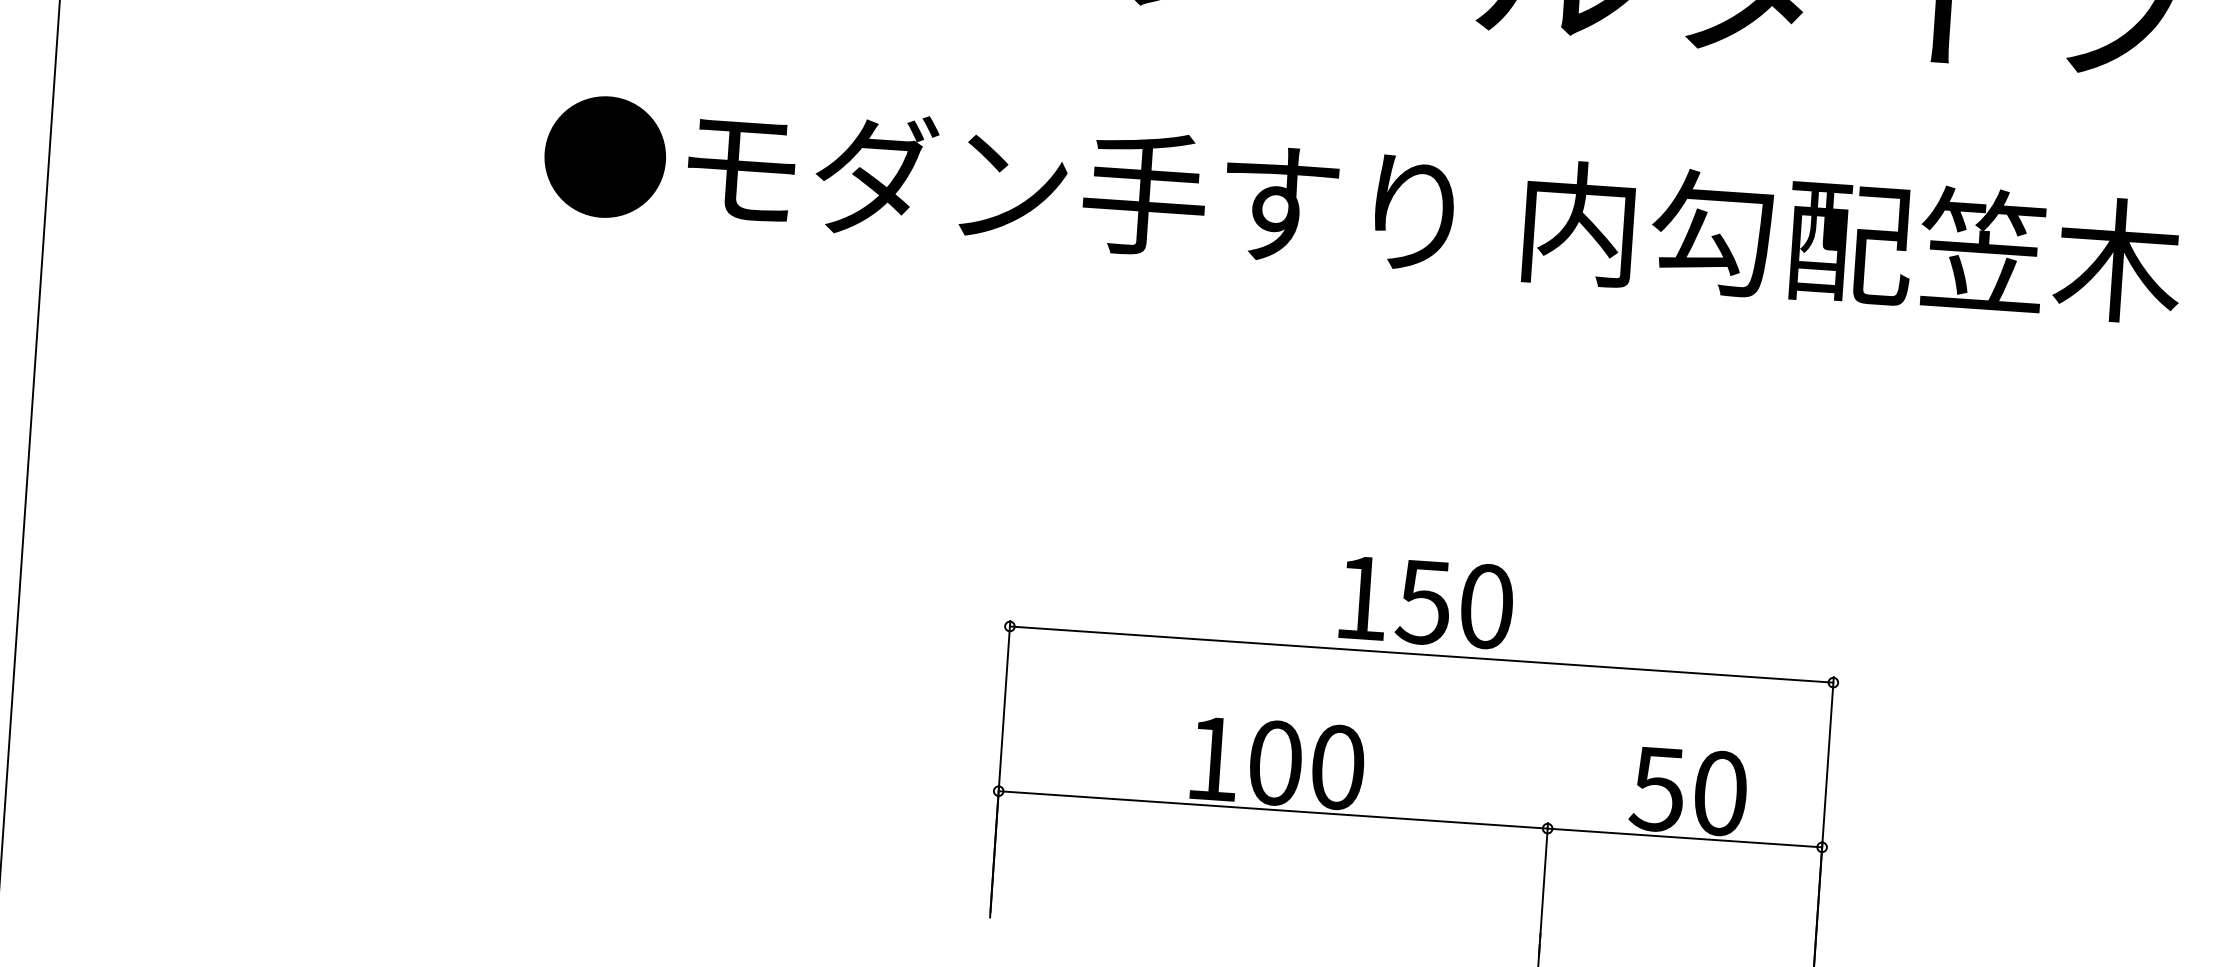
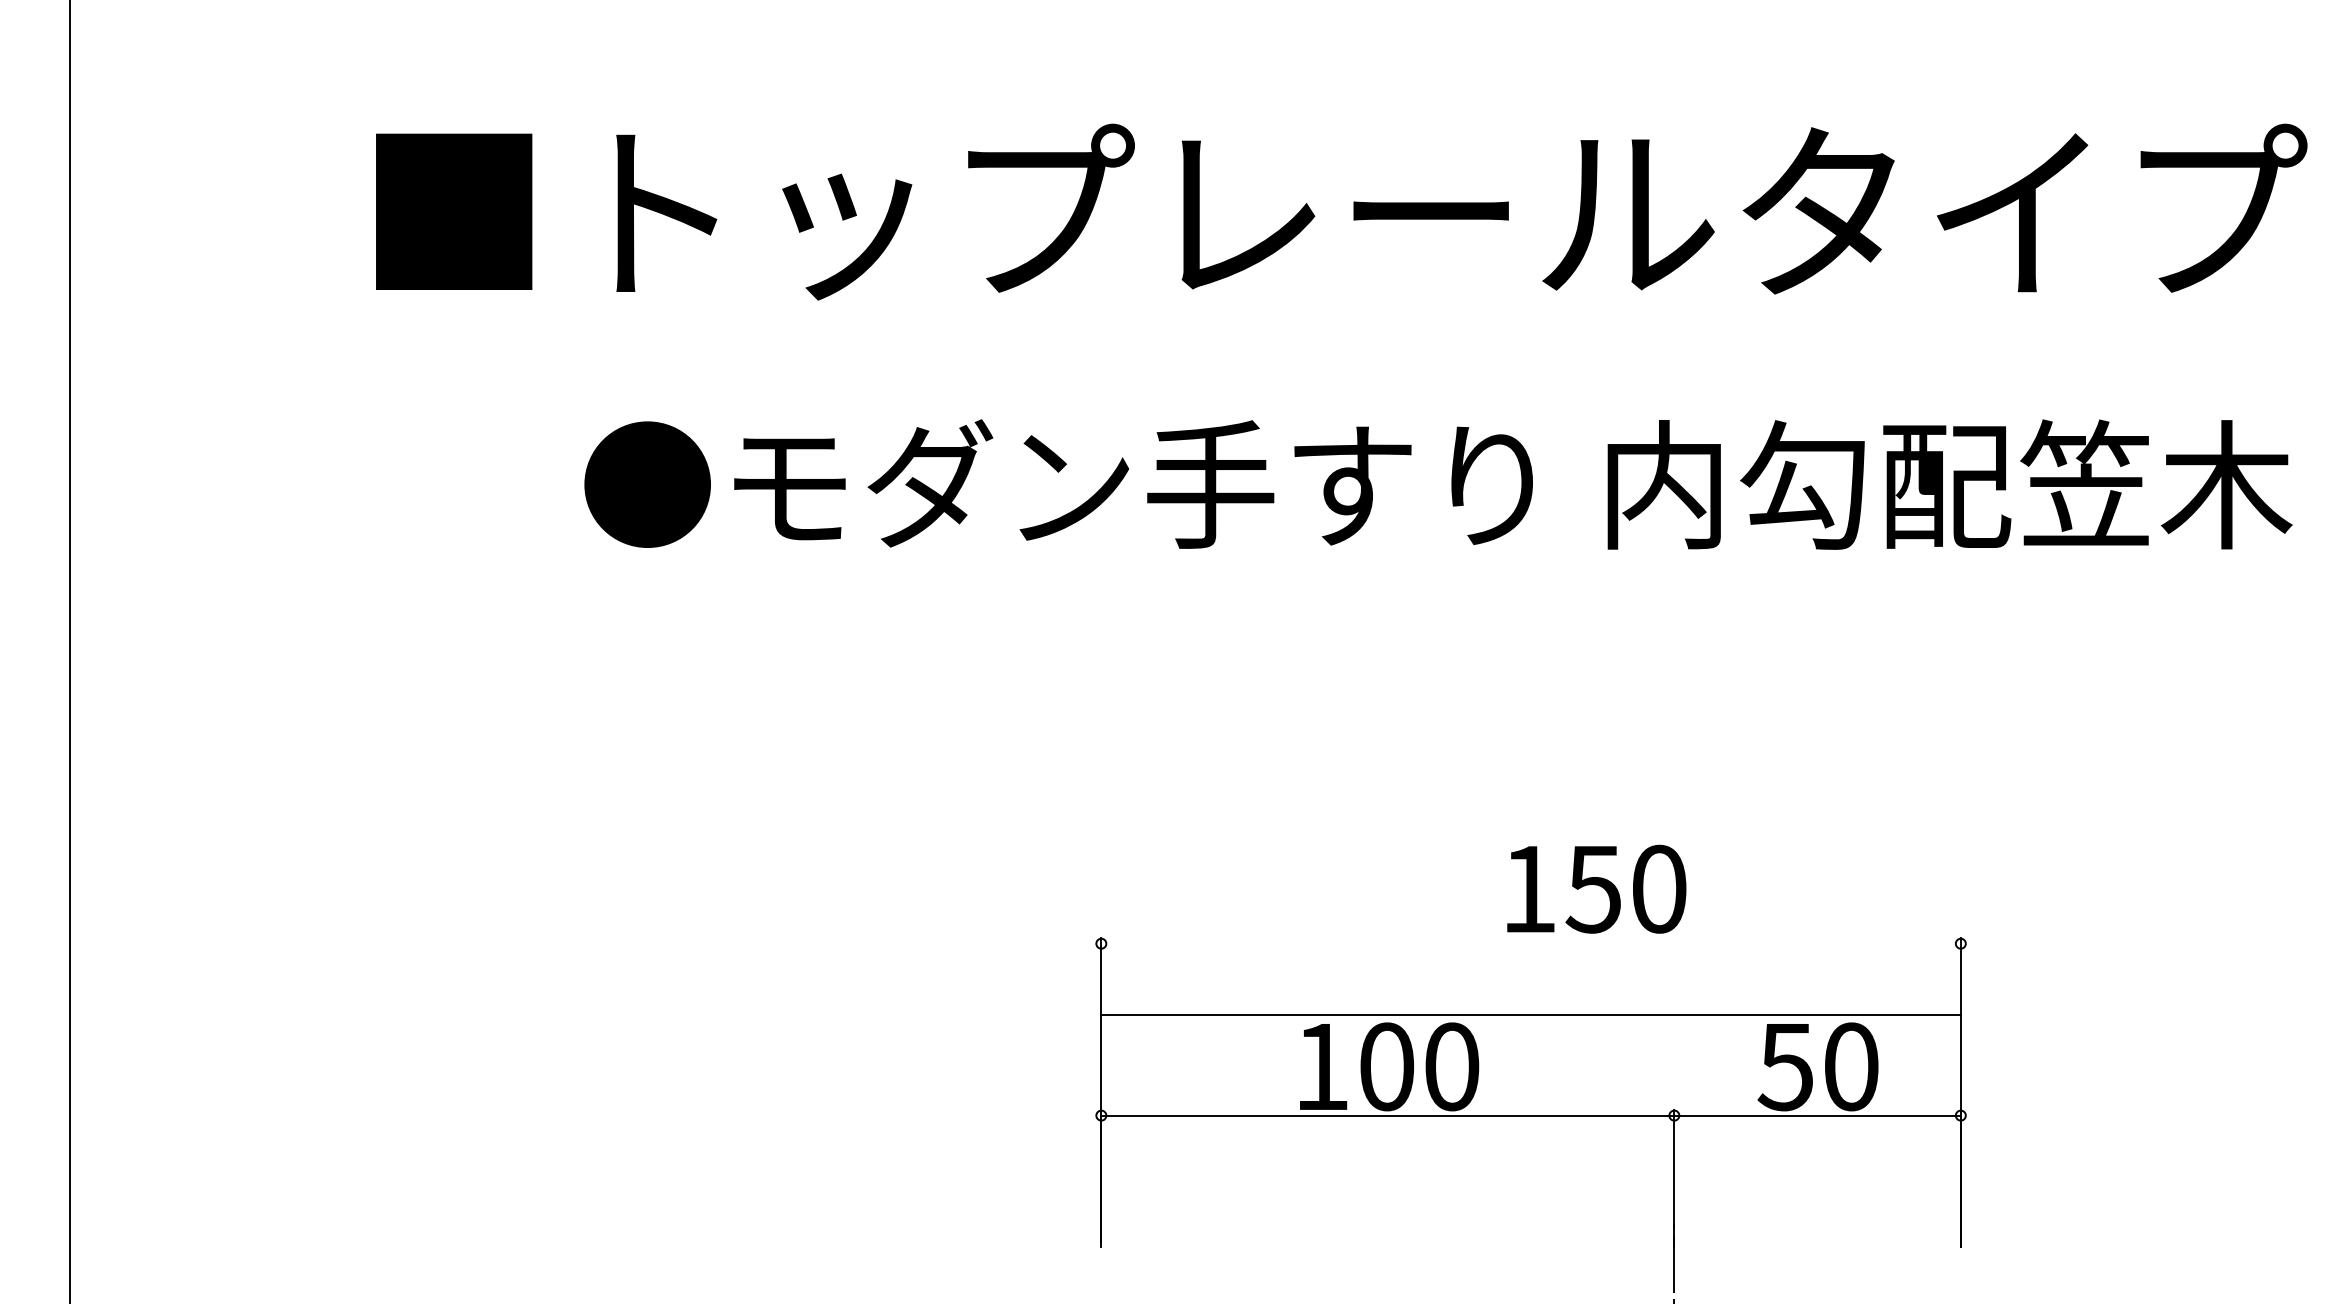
text: (1426, 601) -> (1596, 888), moved
line: (1421, 654) -> (1530, 1014), moved

